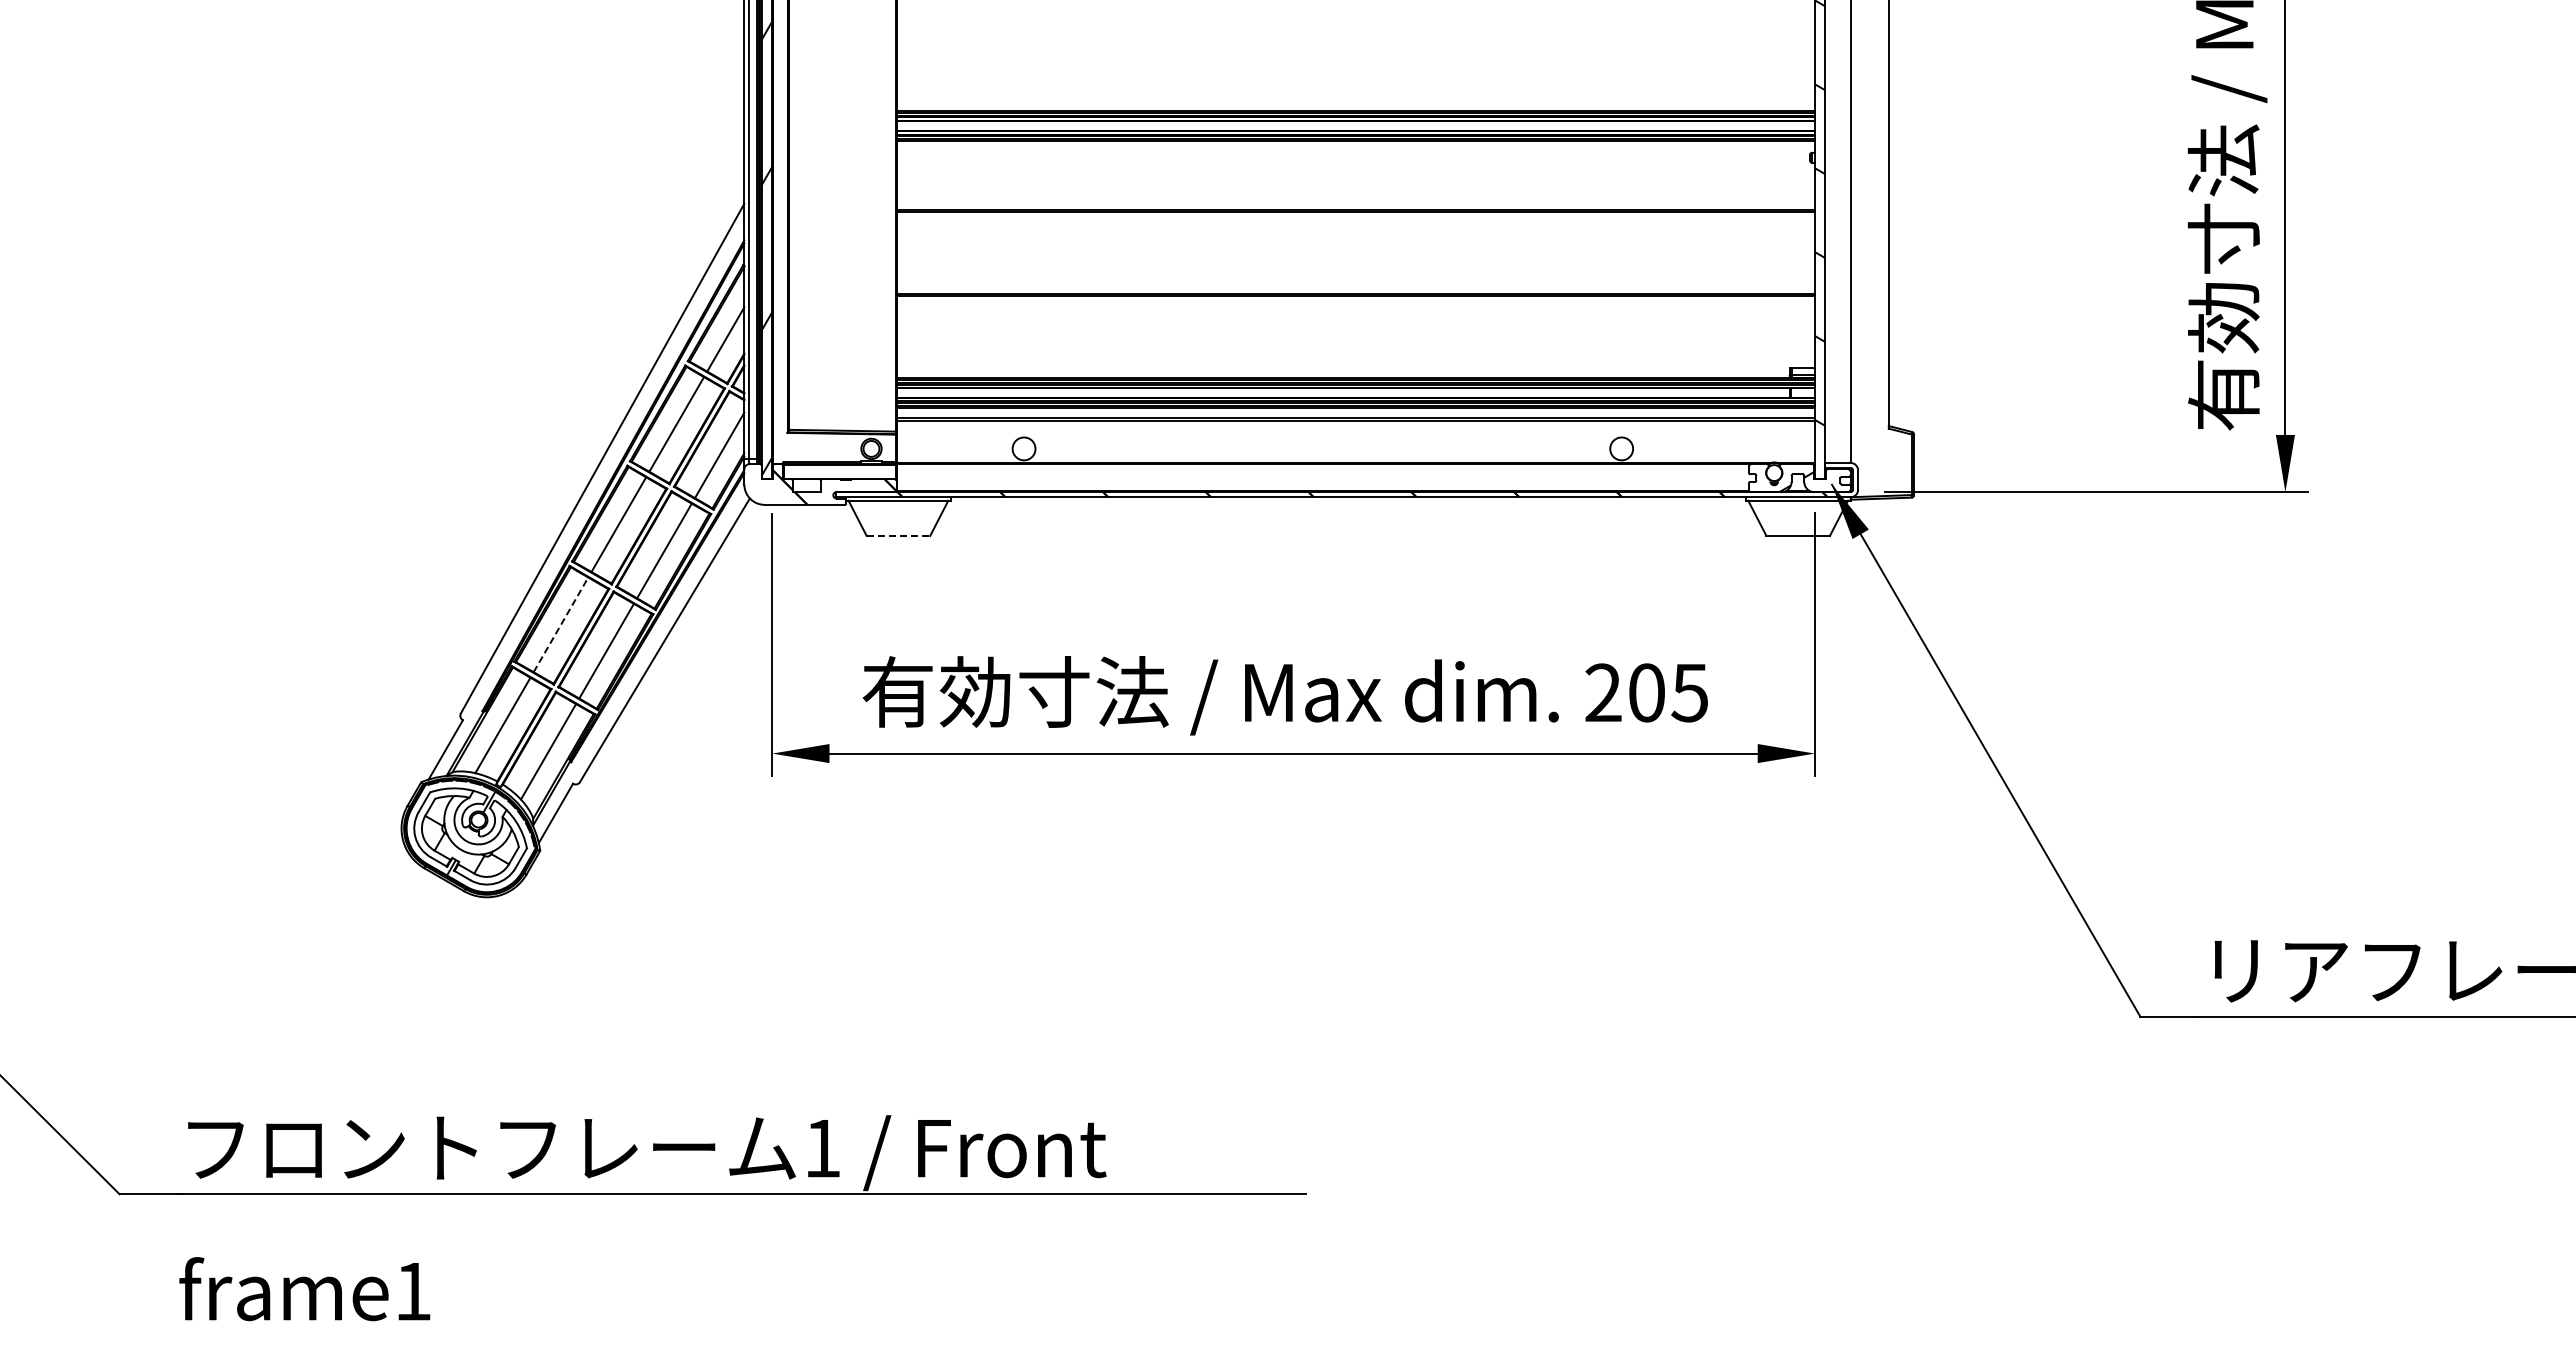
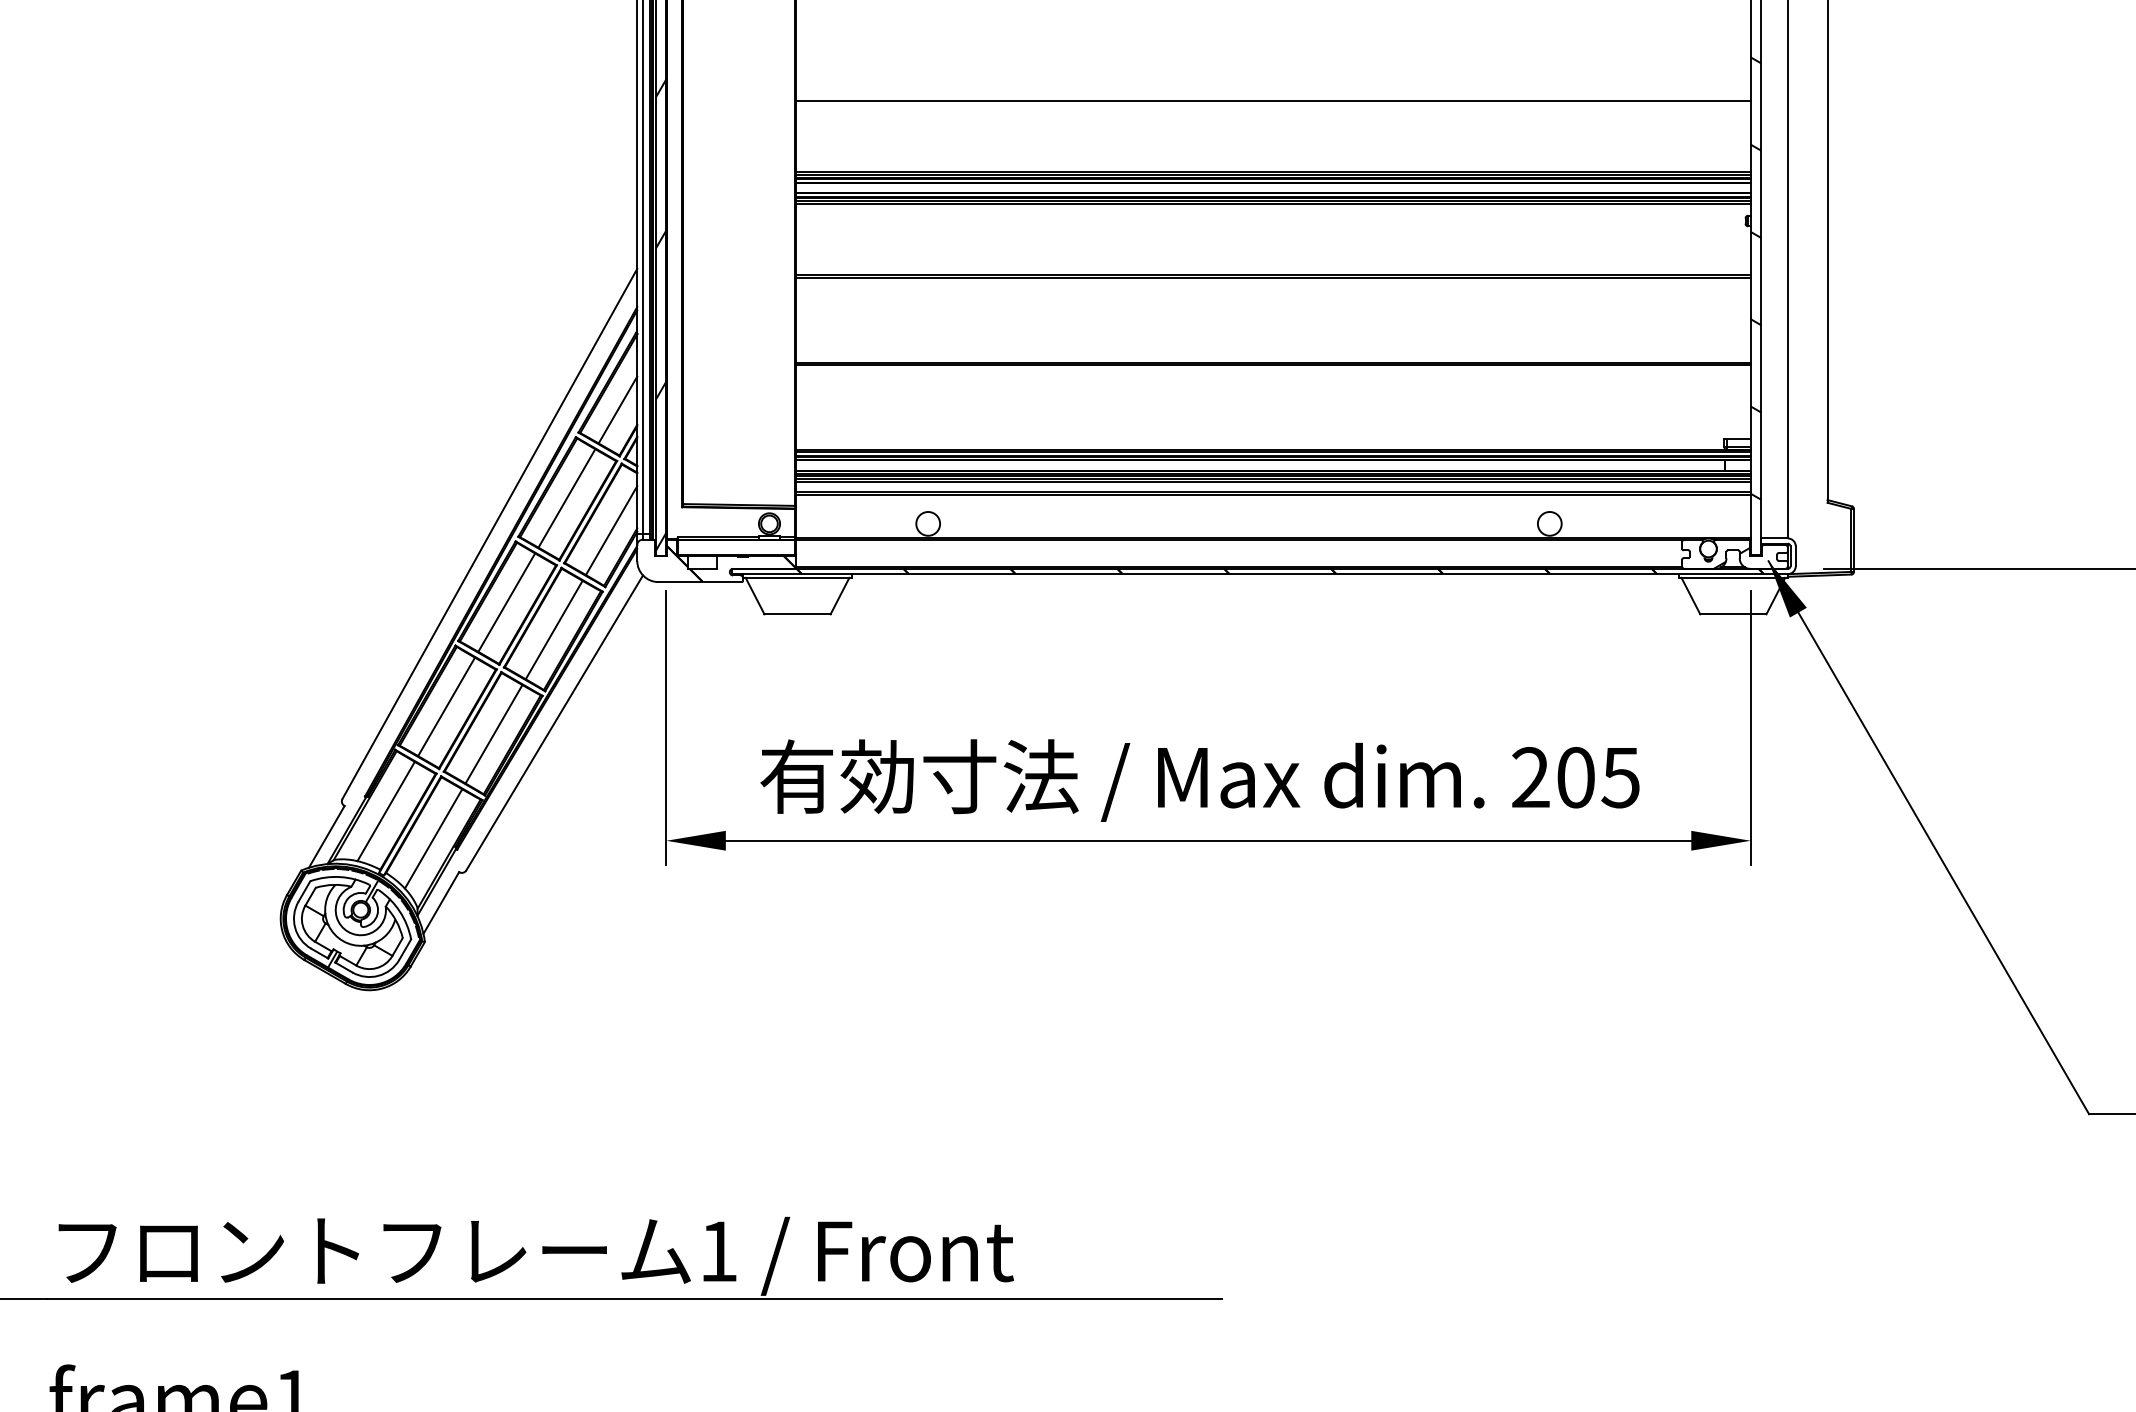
line: (1355, 42) -> (1272, 101), added
line: (898, 535) -> (797, 613), dashed -> solid
line: (561, 624) -> (447, 706), dashed -> solid

